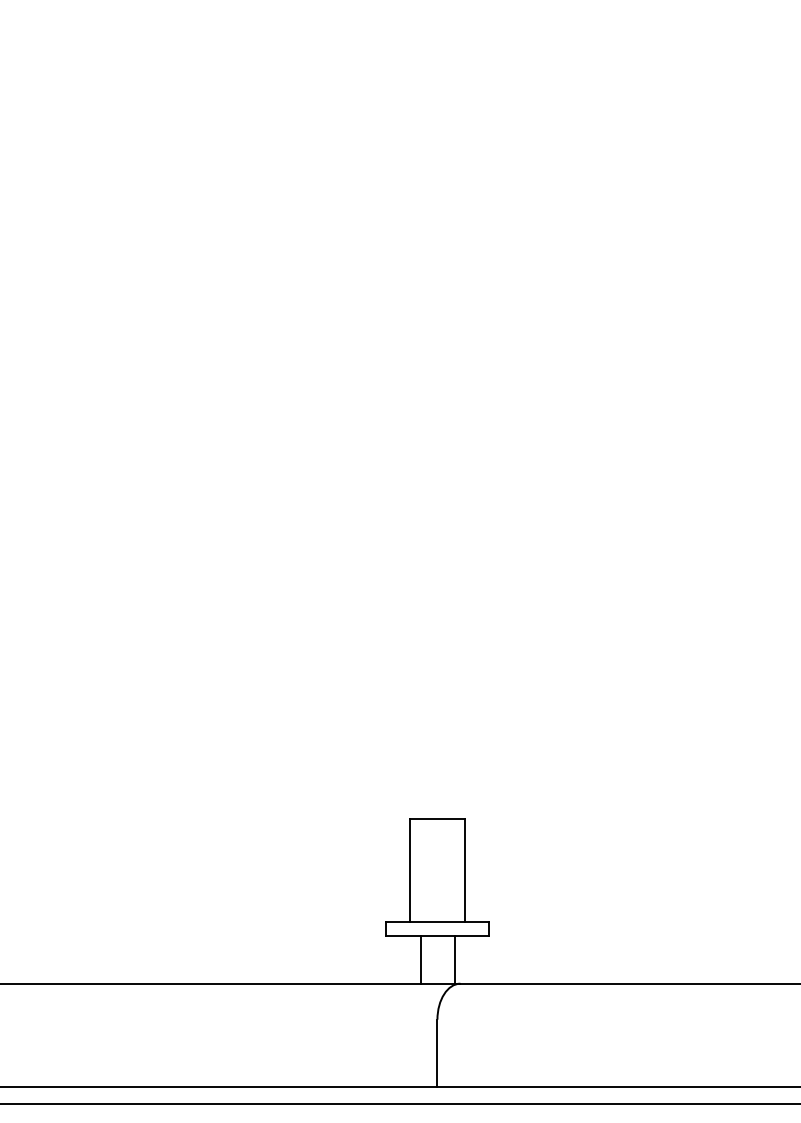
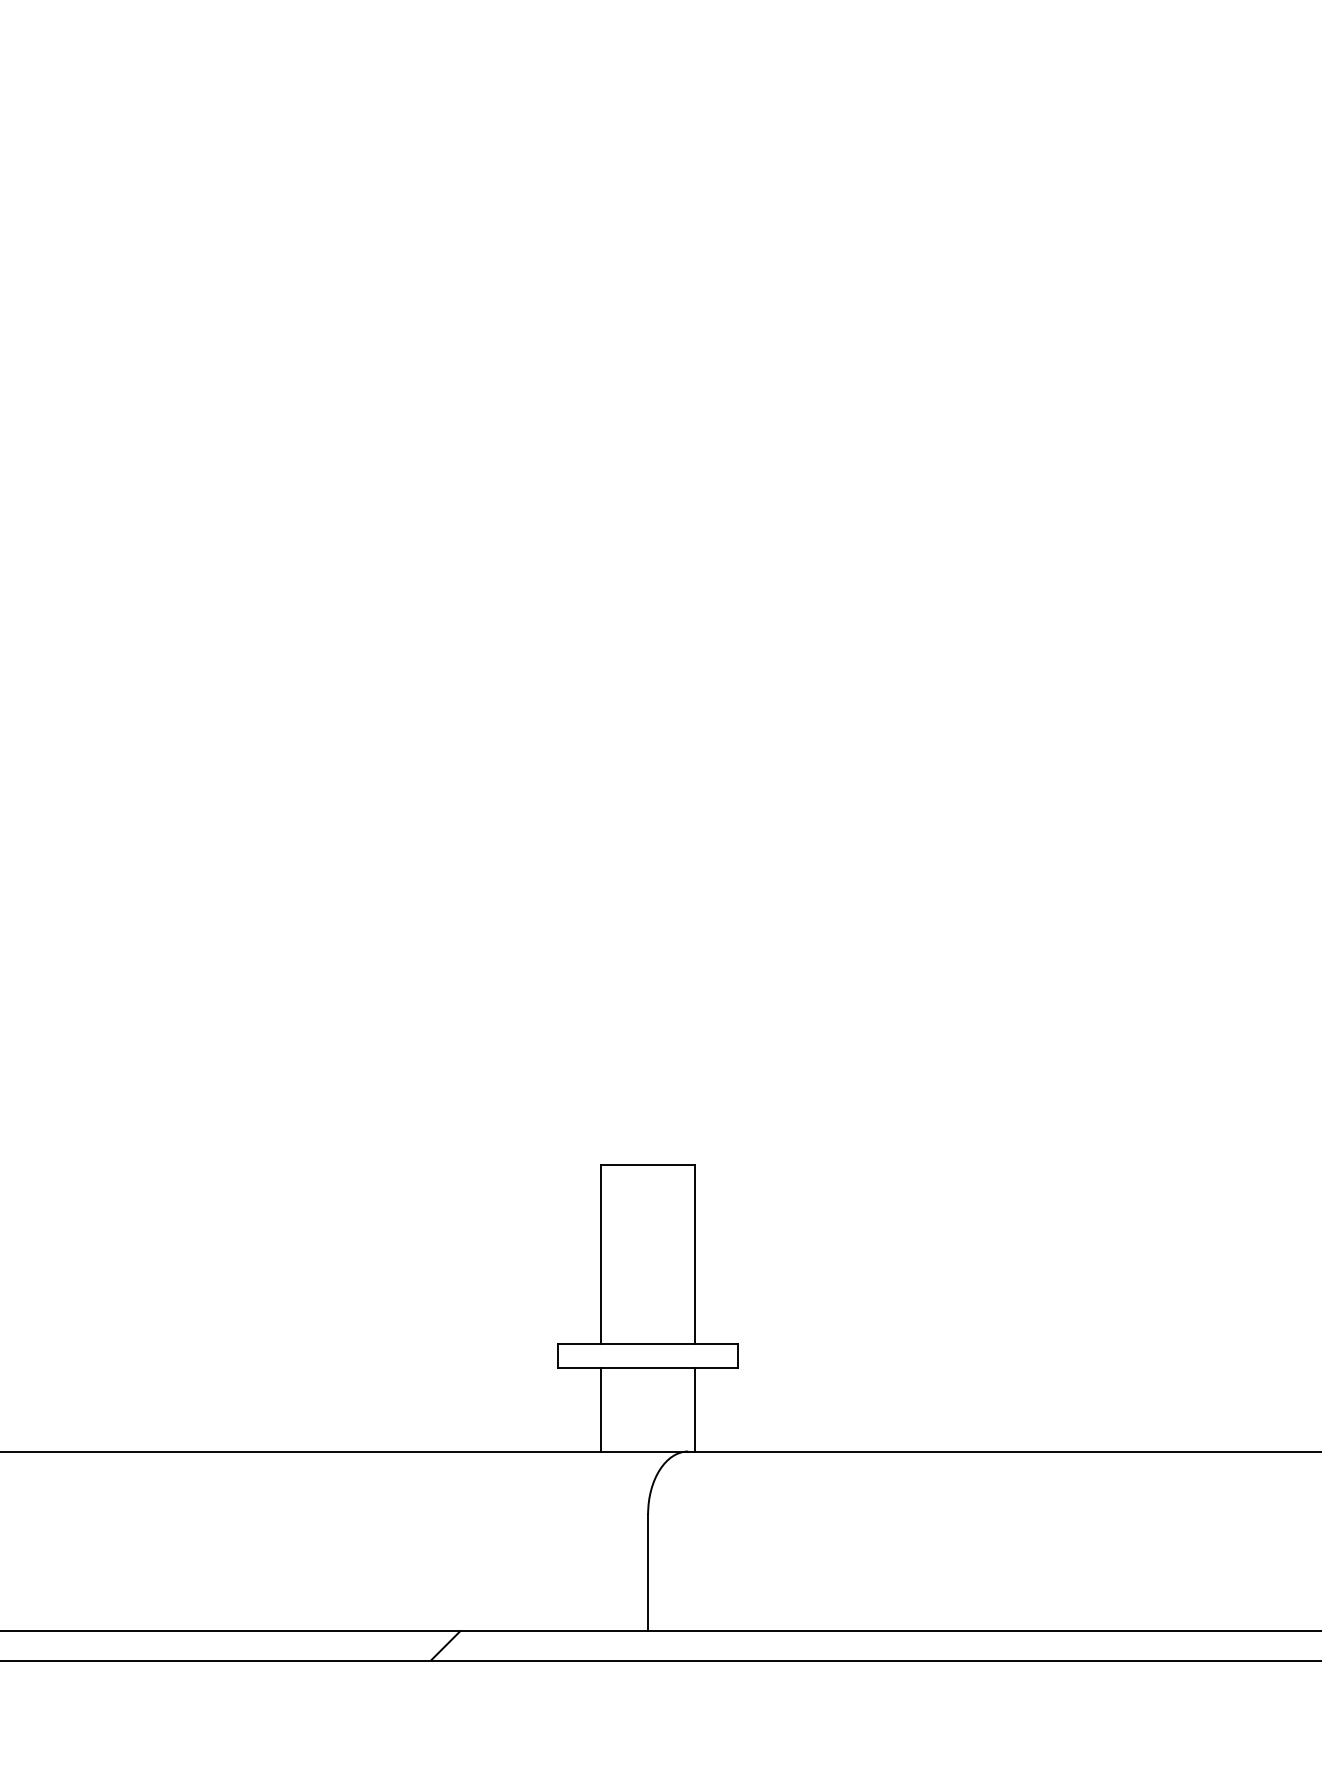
line: (420, 959) -> (695, 1409), moved
line: (455, 959) -> (601, 1409), moved
hatch: (321, 1094) -> (445, 1644), added

